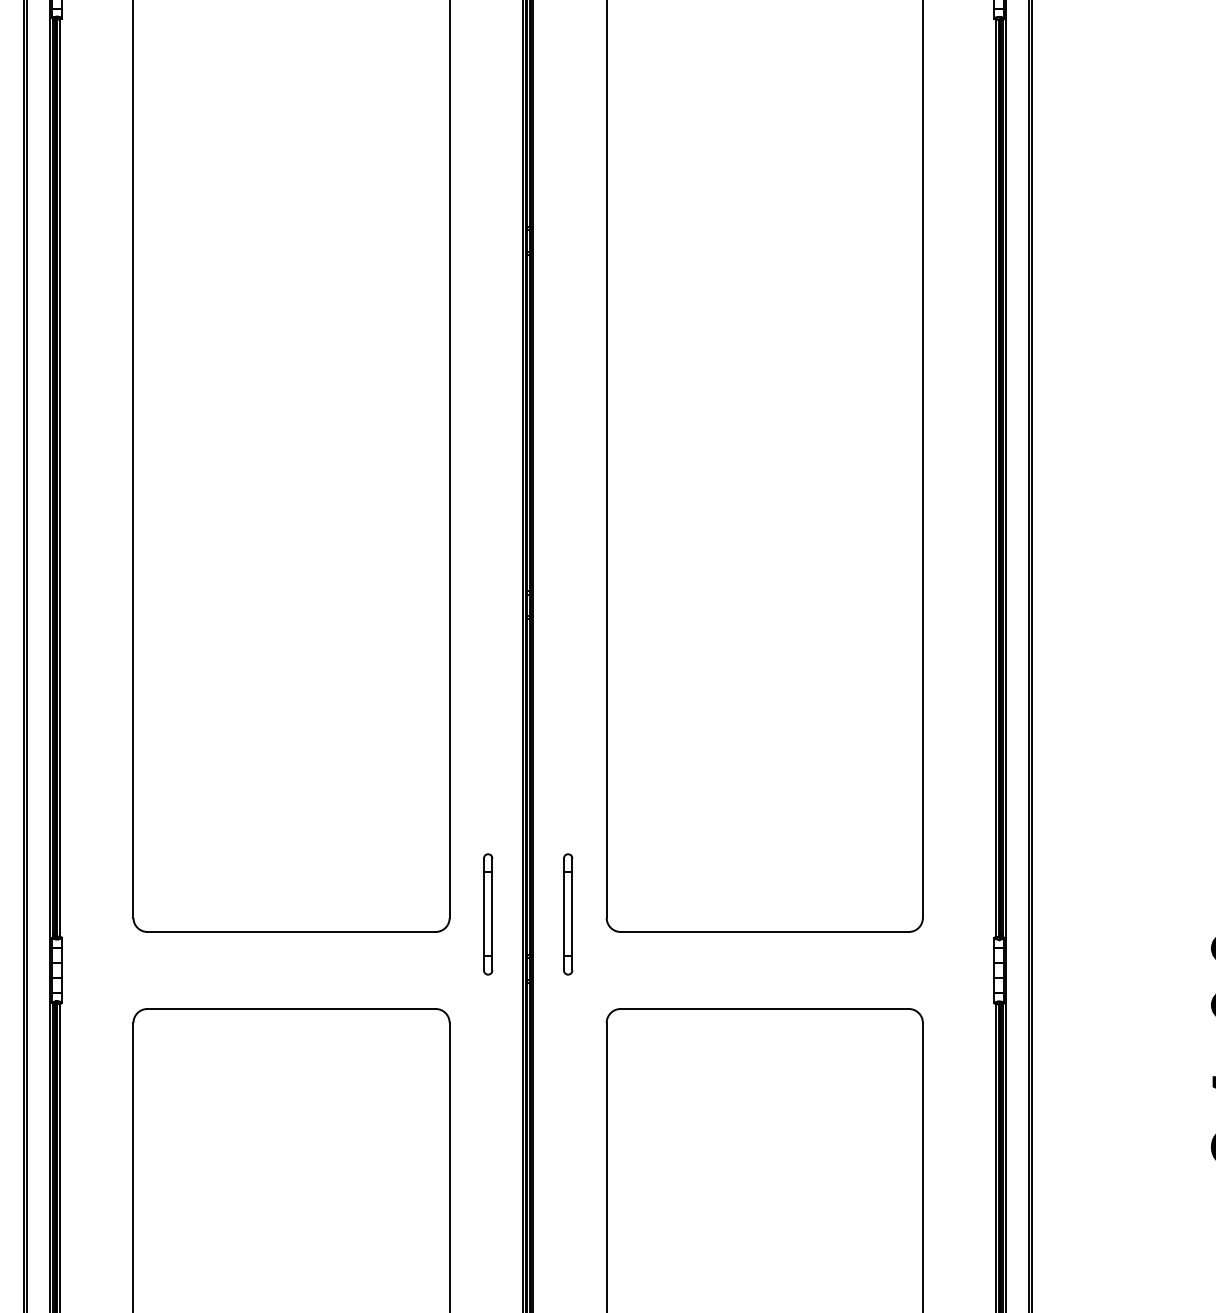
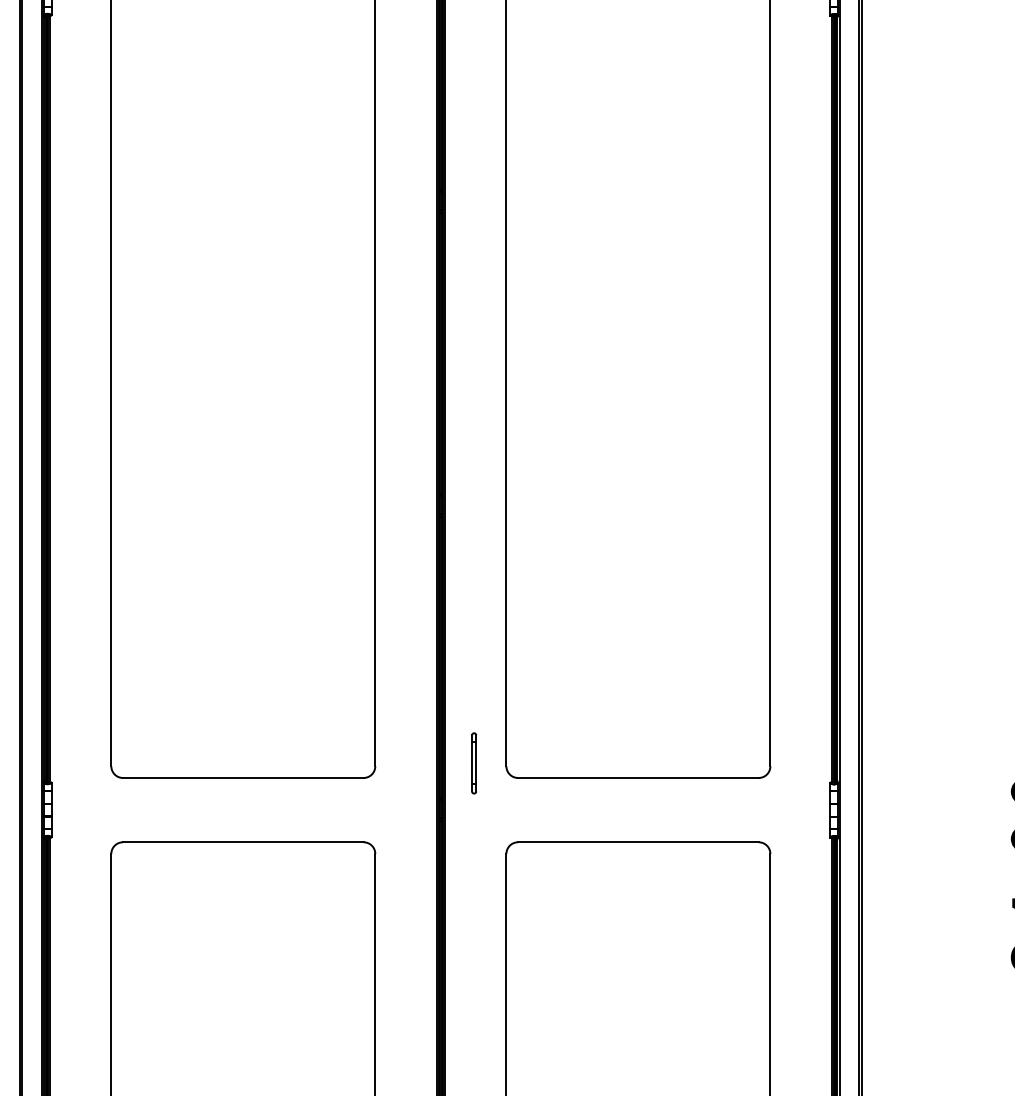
part: (488, 914) -> (407, 763), removed
part: (567, 914) -> (473, 763), size x0.6

